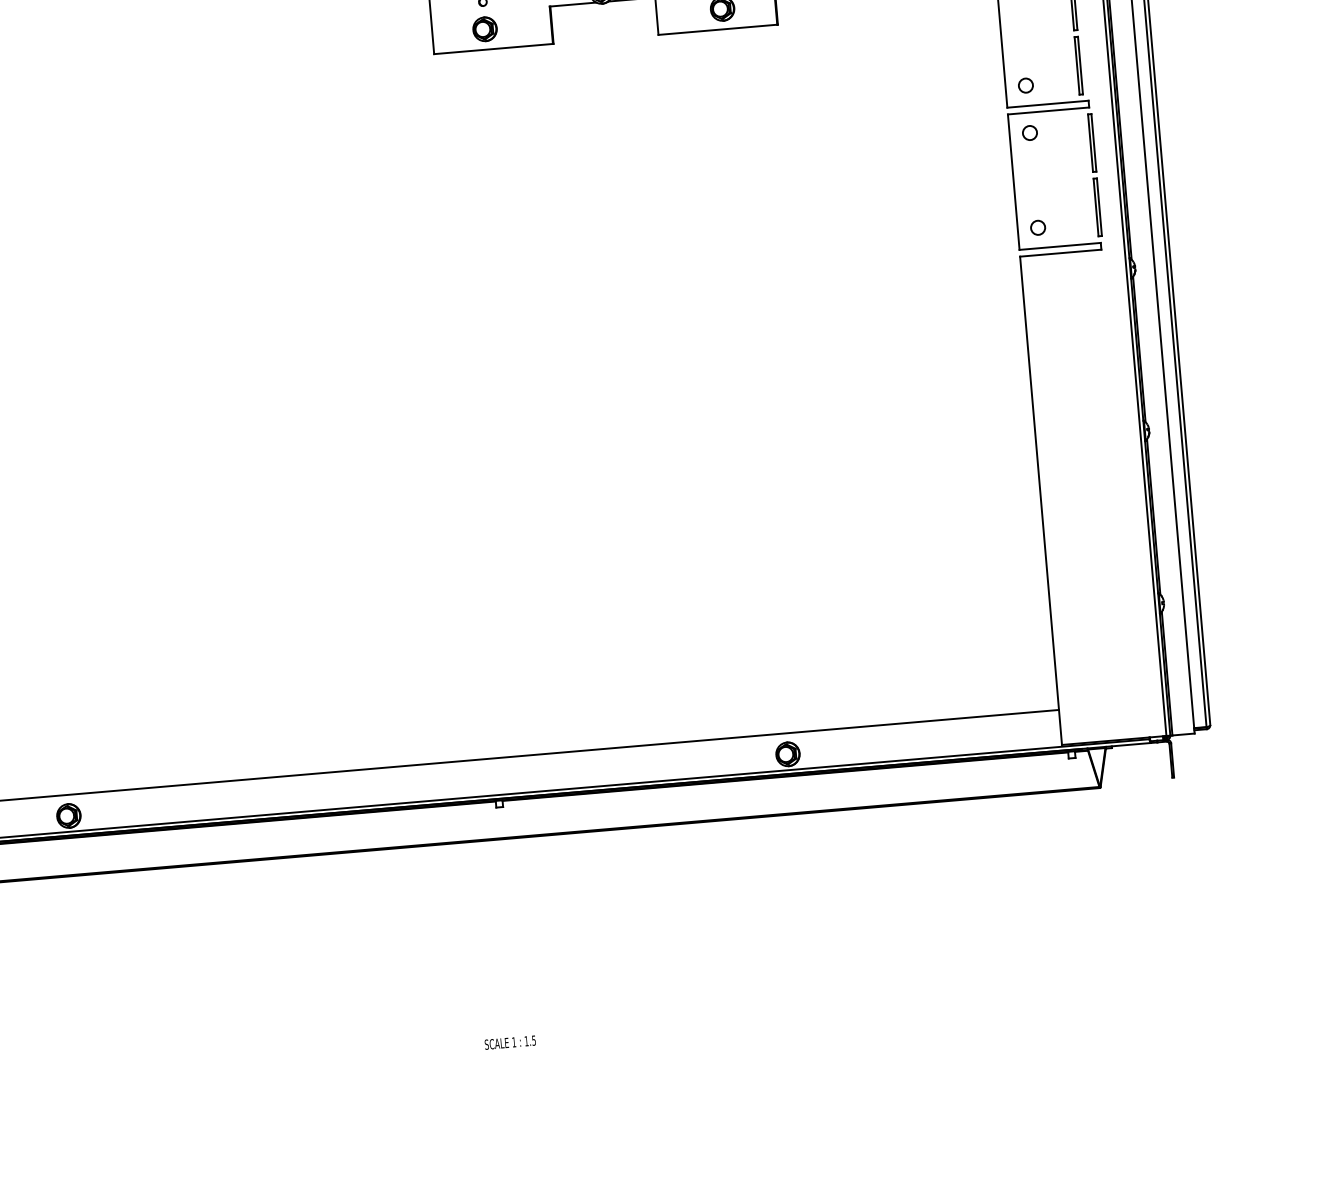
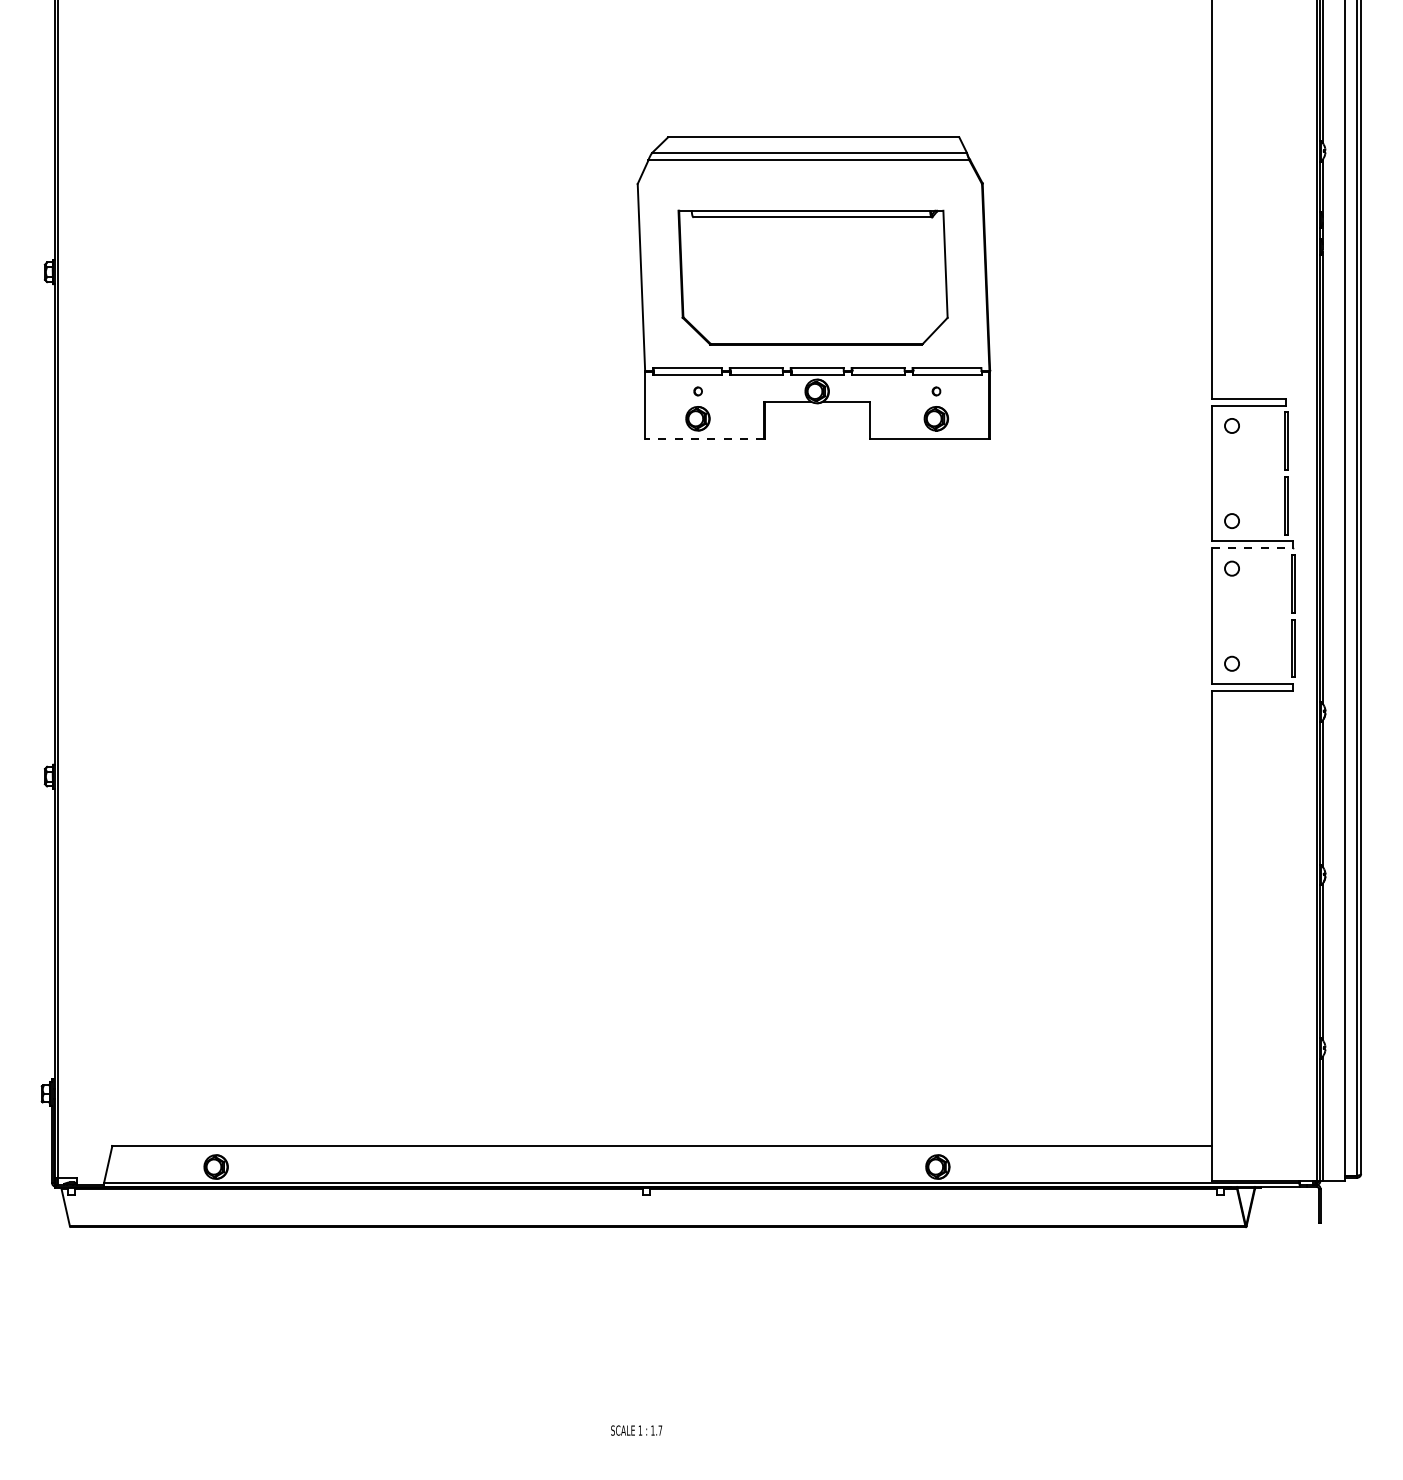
line: (493, 49) -> (704, 439), solid -> dashed
line: (1048, 111) -> (1252, 548), solid -> dashed
text: (534, 1040) -> (660, 1430), 1.5 -> 1.7

